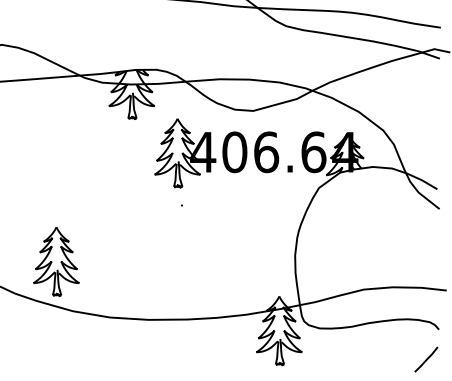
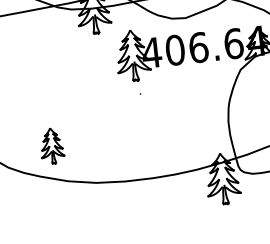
part: (56, 261) -> (52, 145), size x0.7

